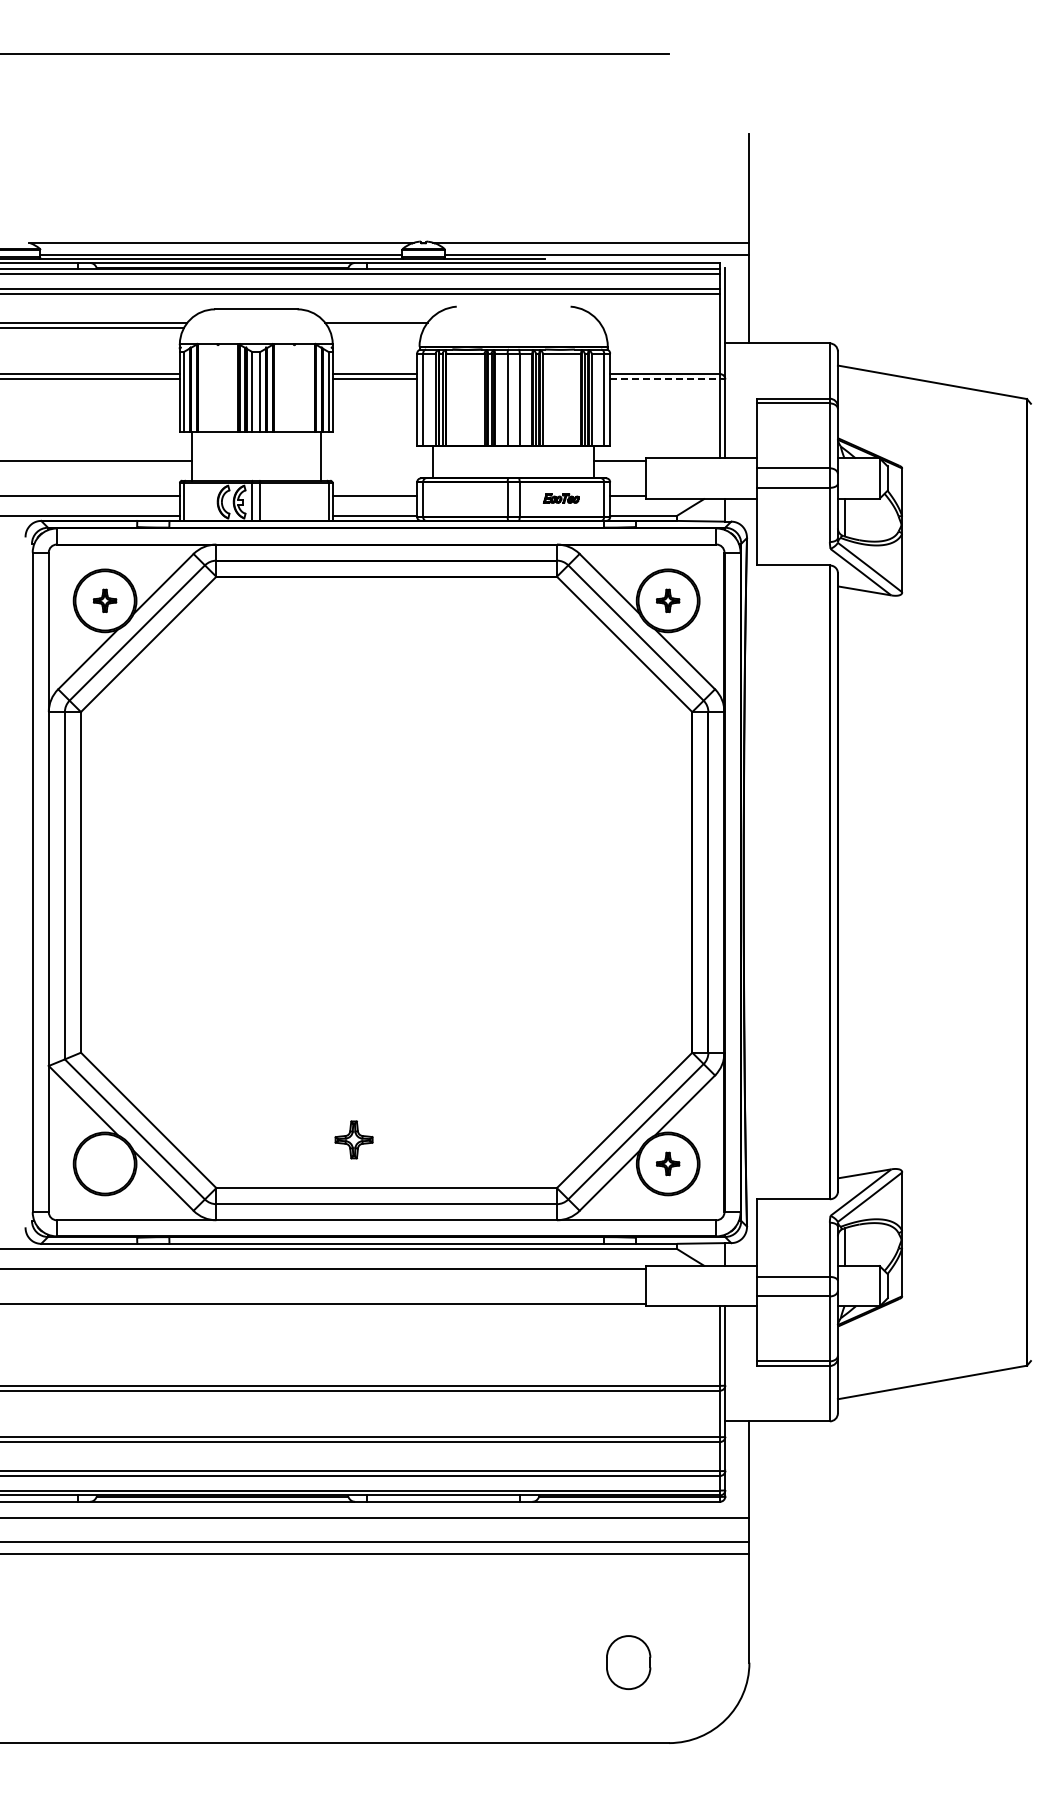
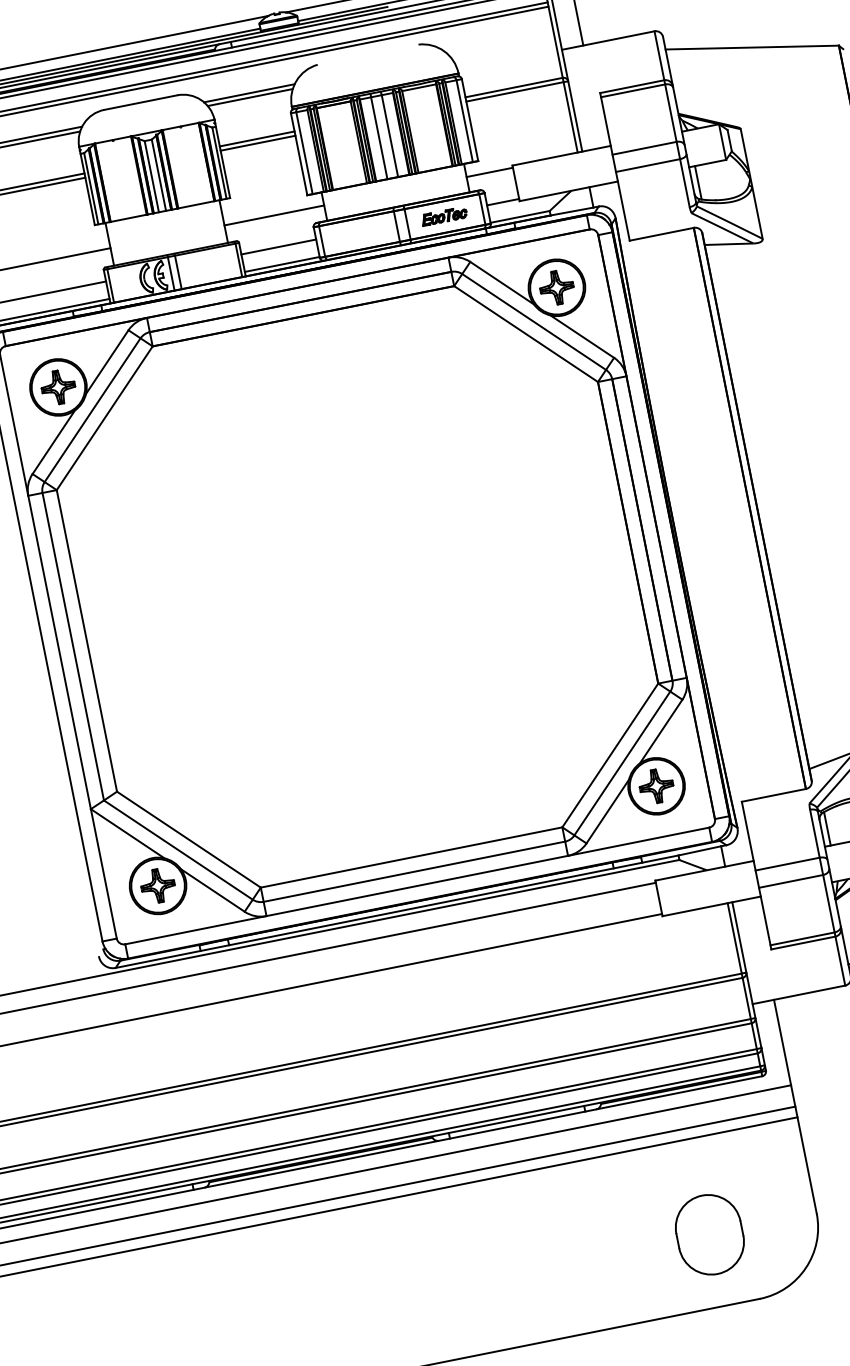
line: (376, 327) -> (250, 97), added
line: (665, 378) -> (515, 91), dashed -> solid
line: (376, 460) -> (273, 215), added
part: (561, 498) -> (444, 216), size x1.43
part: (104, 600) -> (57, 387), size x1.67
part: (667, 600) -> (556, 287), size x1.67
part: (353, 1139) -> (157, 885), moved
part: (667, 1163) -> (655, 786), size x1.67
part: (628, 1662) -> (709, 1234), size x1.67

